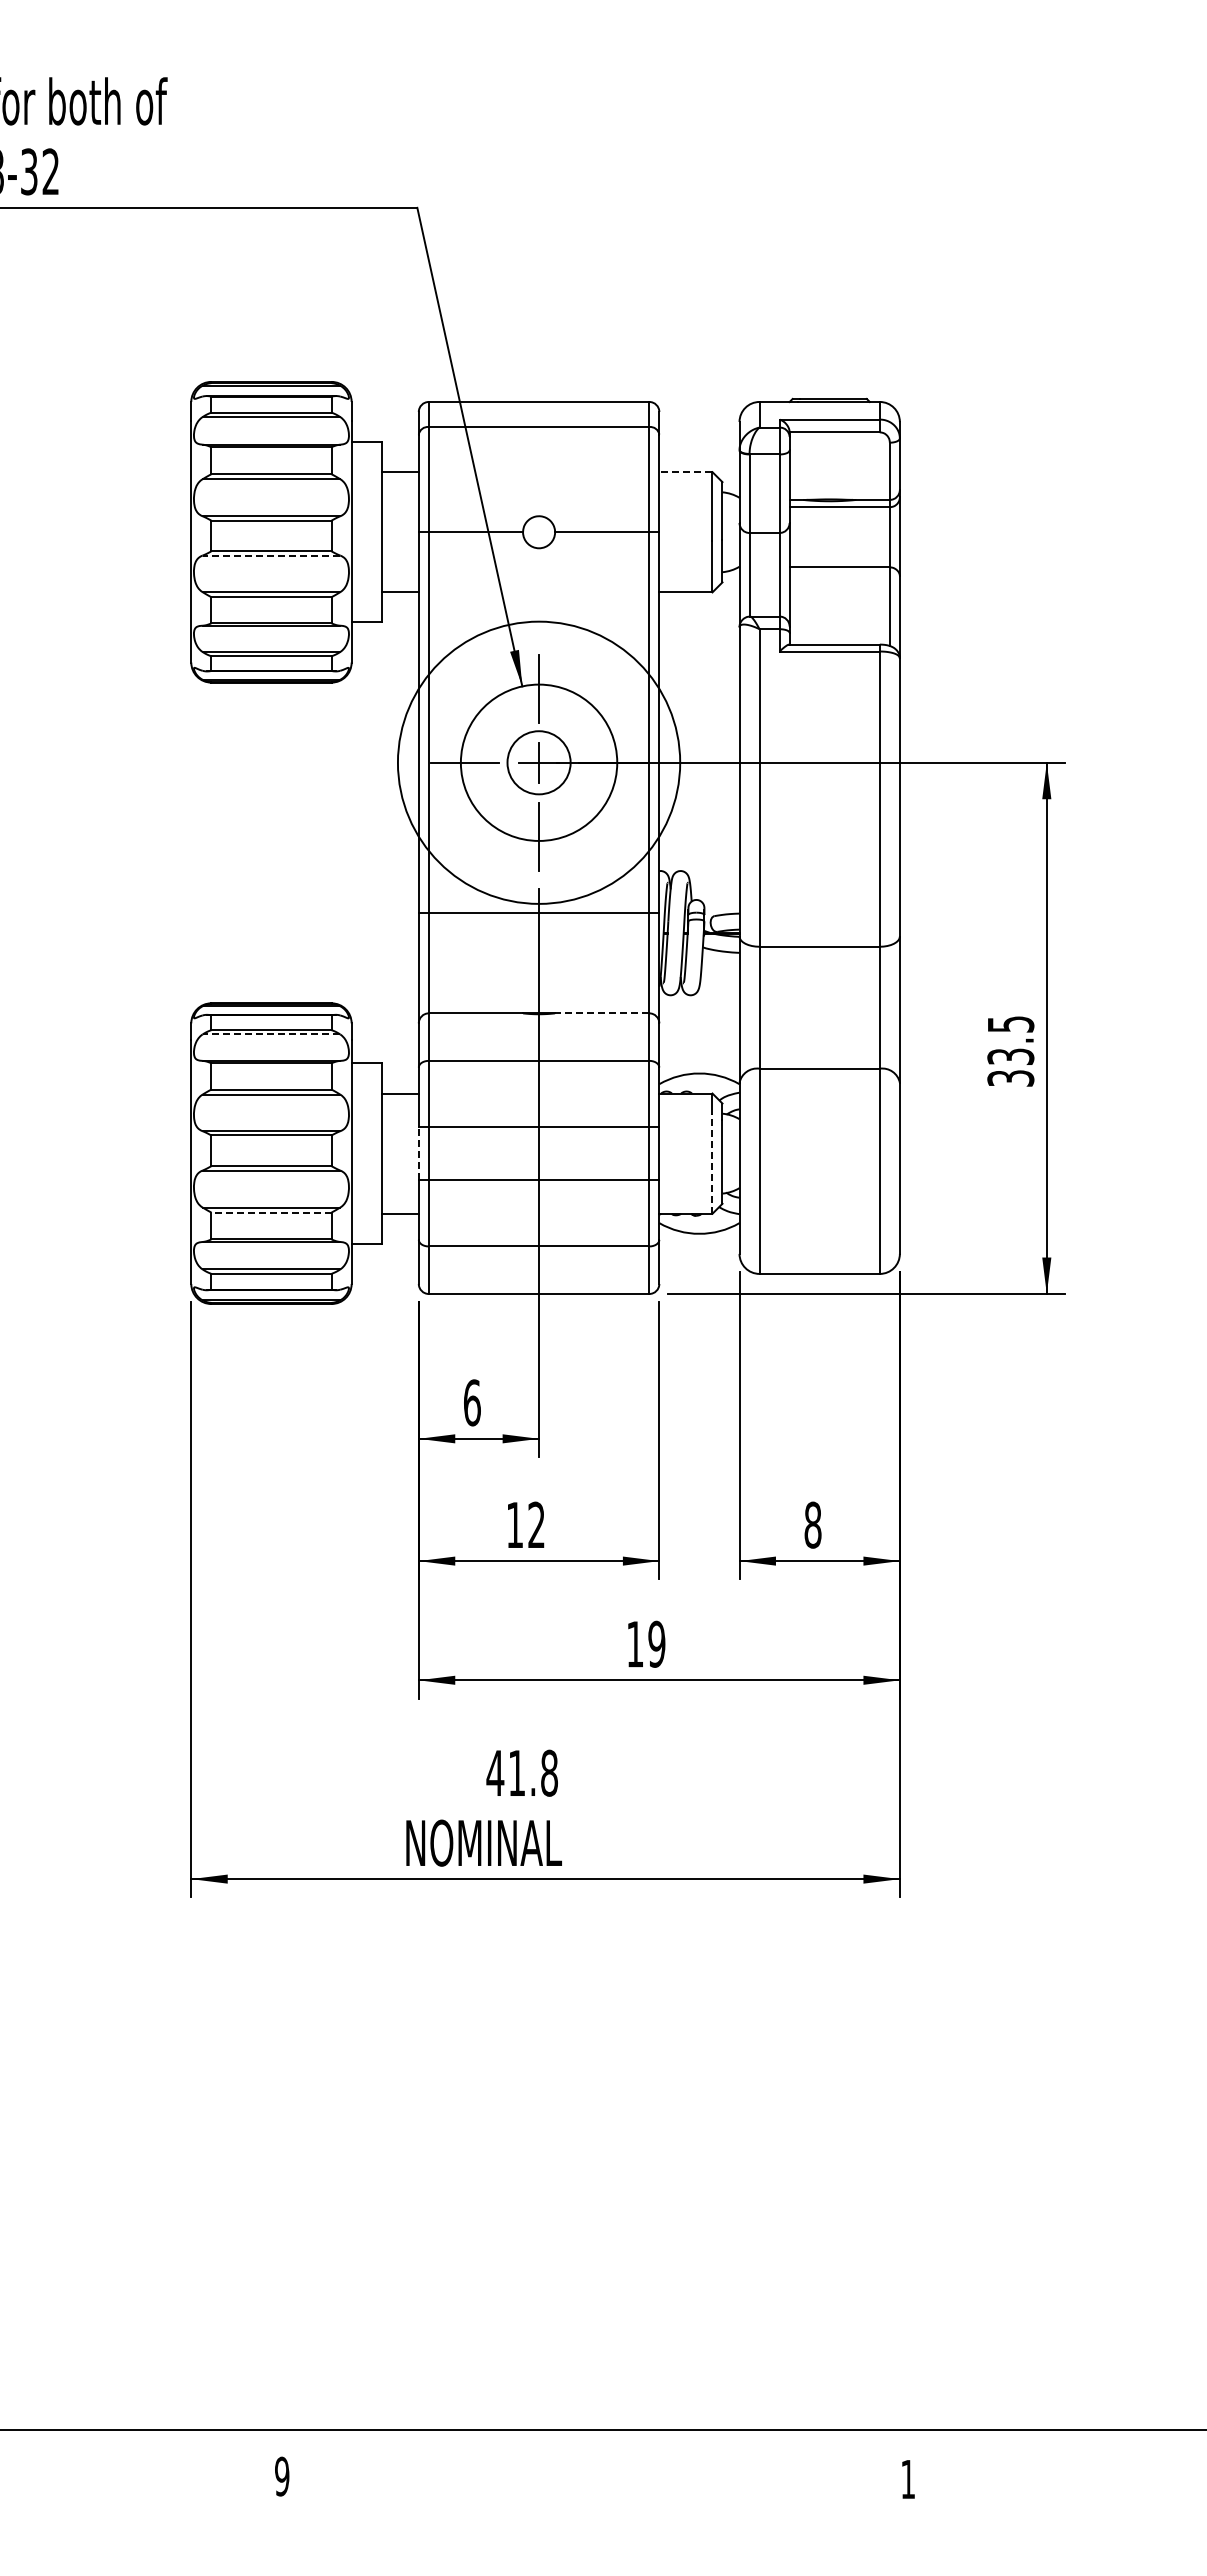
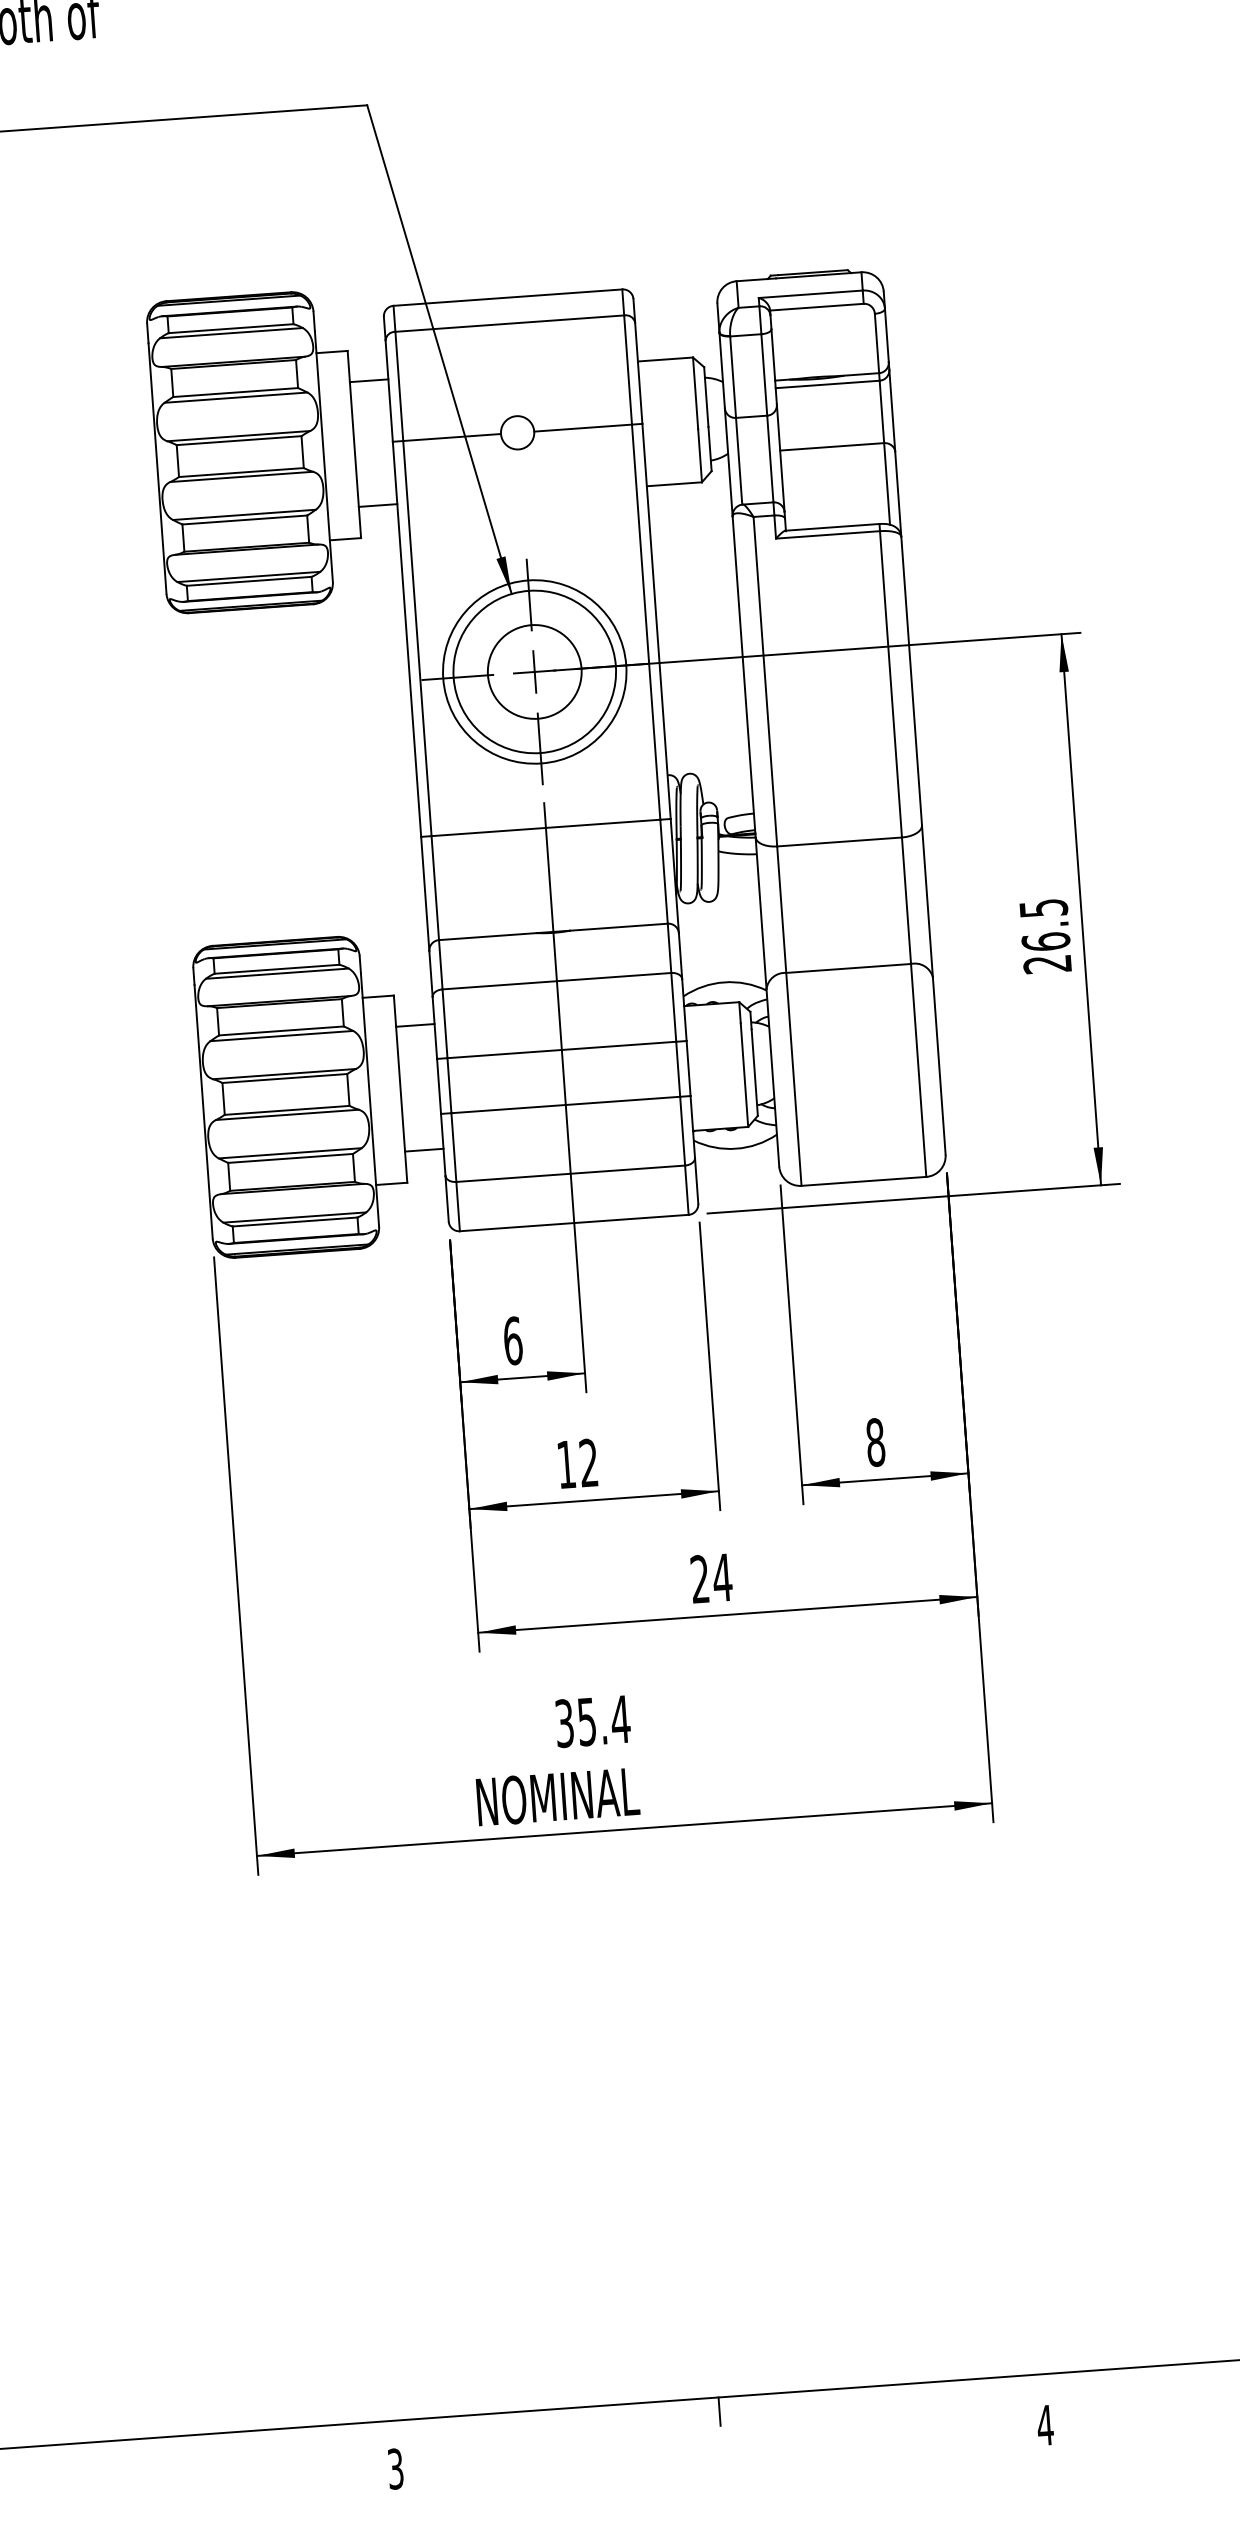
line: (685, 472) -> (665, 359), dashed -> solid
line: (271, 555) -> (241, 476), dashed -> solid
circle: (538, 762) -> (534, 671), size x0.62
circle: (538, 762) -> (534, 671), size x1.43
line: (601, 1013) -> (618, 927), dashed -> solid
line: (271, 1034) -> (277, 973), dashed -> solid
text: (1010, 1067) -> (1046, 953), 33.5 -> 26.5
line: (418, 1153) -> (438, 1086), dashed -> solid
line: (712, 1163) -> (744, 1074), dashed -> solid
line: (270, 1212) -> (289, 1158), dashed -> solid
text: (646, 1643) -> (711, 1577), 19 -> 24
text: (522, 1772) -> (592, 1720), 41.8 -> 35.4
line: (596, 2443) -> (719, 2411), added
text: (282, 2476) -> (396, 2468), 9 -> 3
text: (907, 2479) -> (1044, 2425), 1 -> 4

